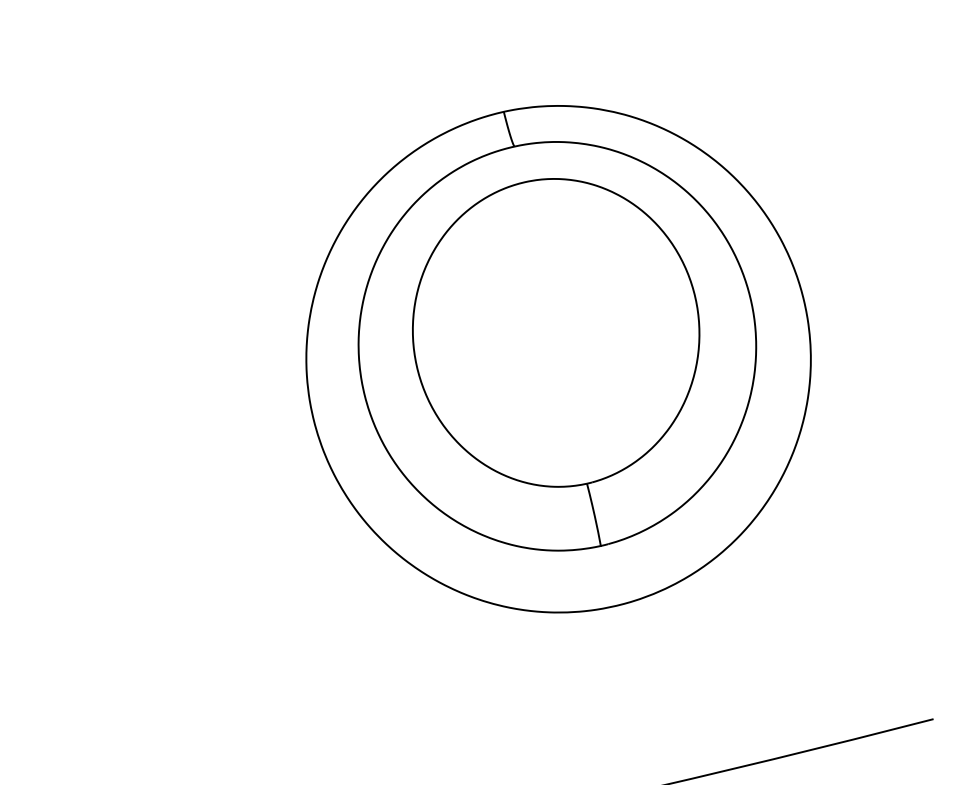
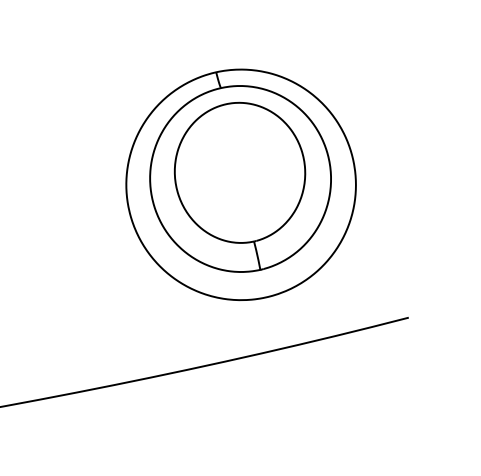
part: (557, 358) -> (240, 184), moved

